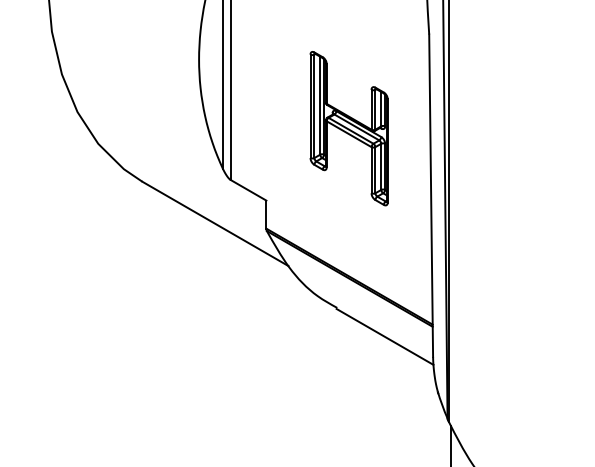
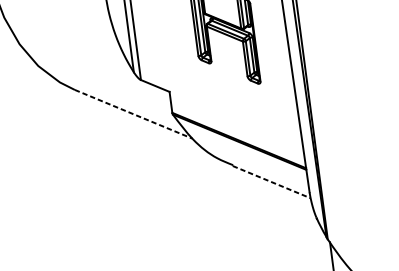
line: (215, 224) -> (133, 114), solid -> dashed
line: (385, 336) -> (272, 181), solid -> dashed

